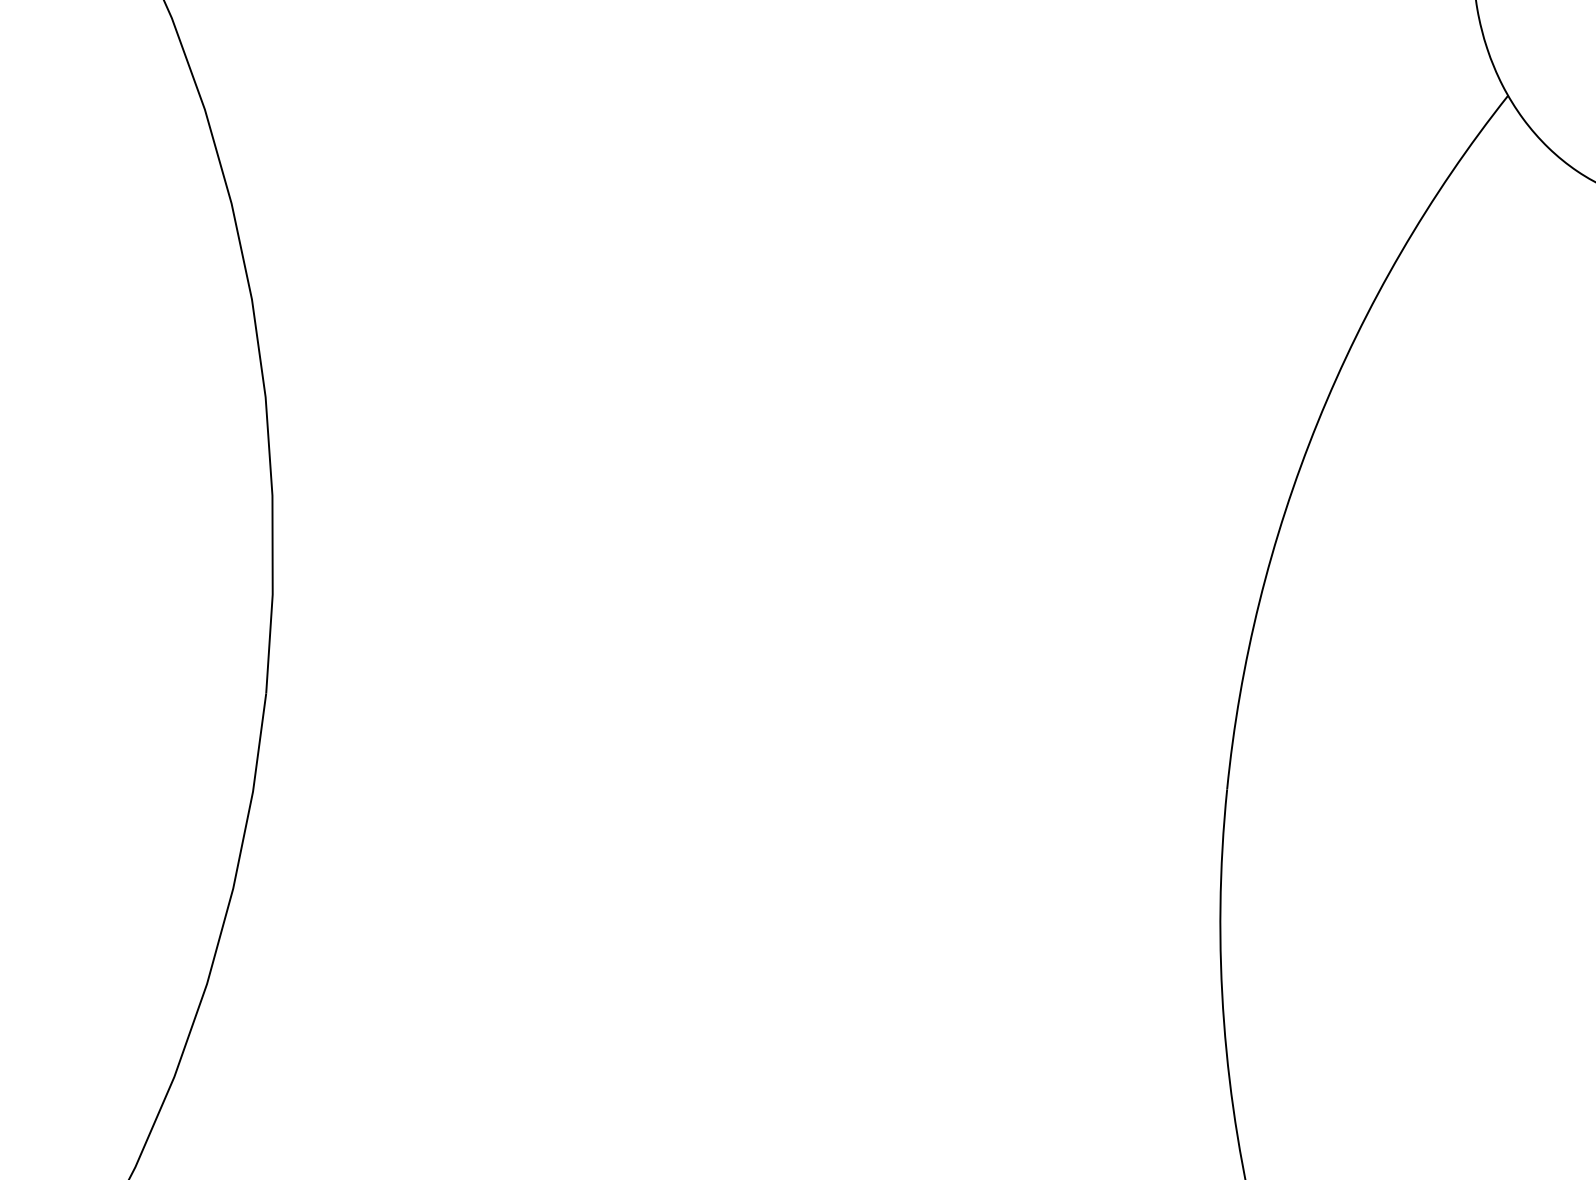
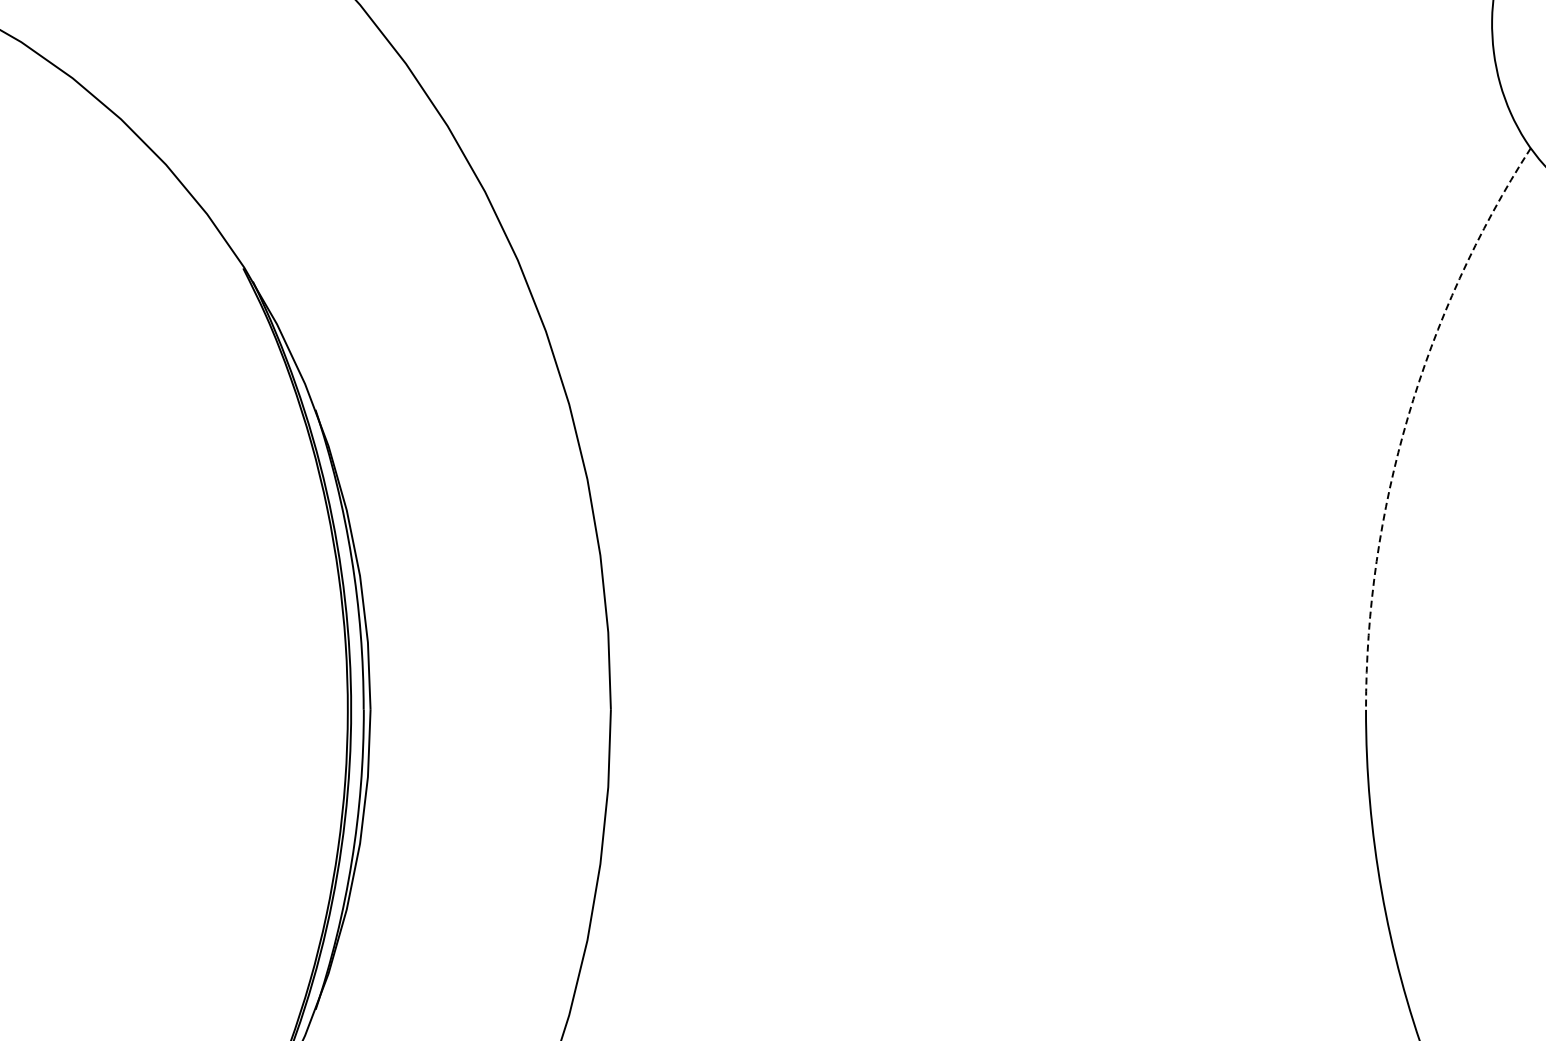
arc: (1318, 422) -> (1408, 417), solid -> dashed

